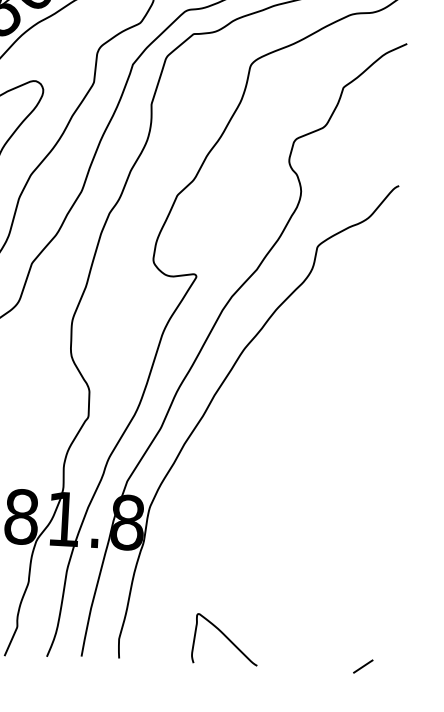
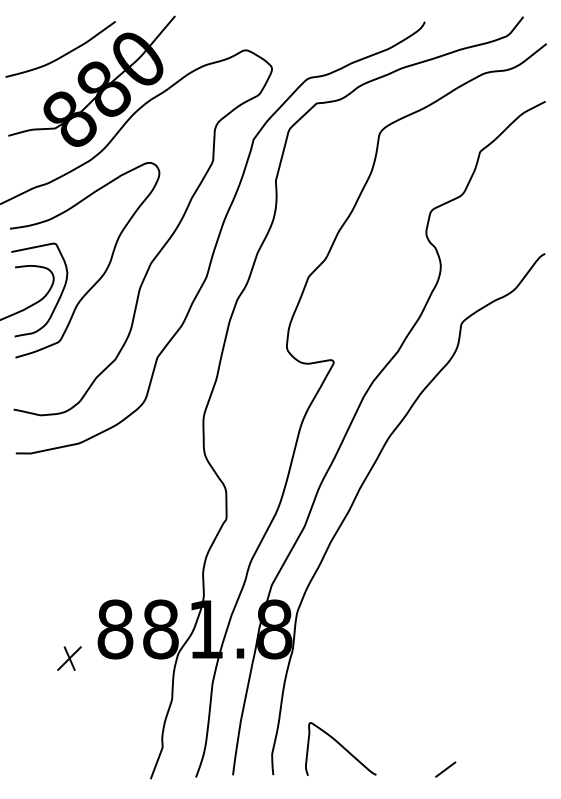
curve: (225, 637) -> (340, 746), moved
line: (363, 666) -> (445, 769), moved

